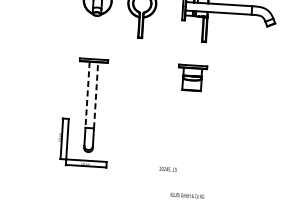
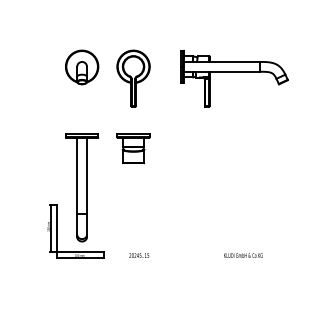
part: (192, 77) -> (133, 148), moved
line: (87, 95) -> (77, 176), dashed -> solid
line: (96, 95) -> (87, 175), dashed -> solid
text: (168, 169) -> (139, 255), moved
text: (187, 195) -> (243, 255), moved

